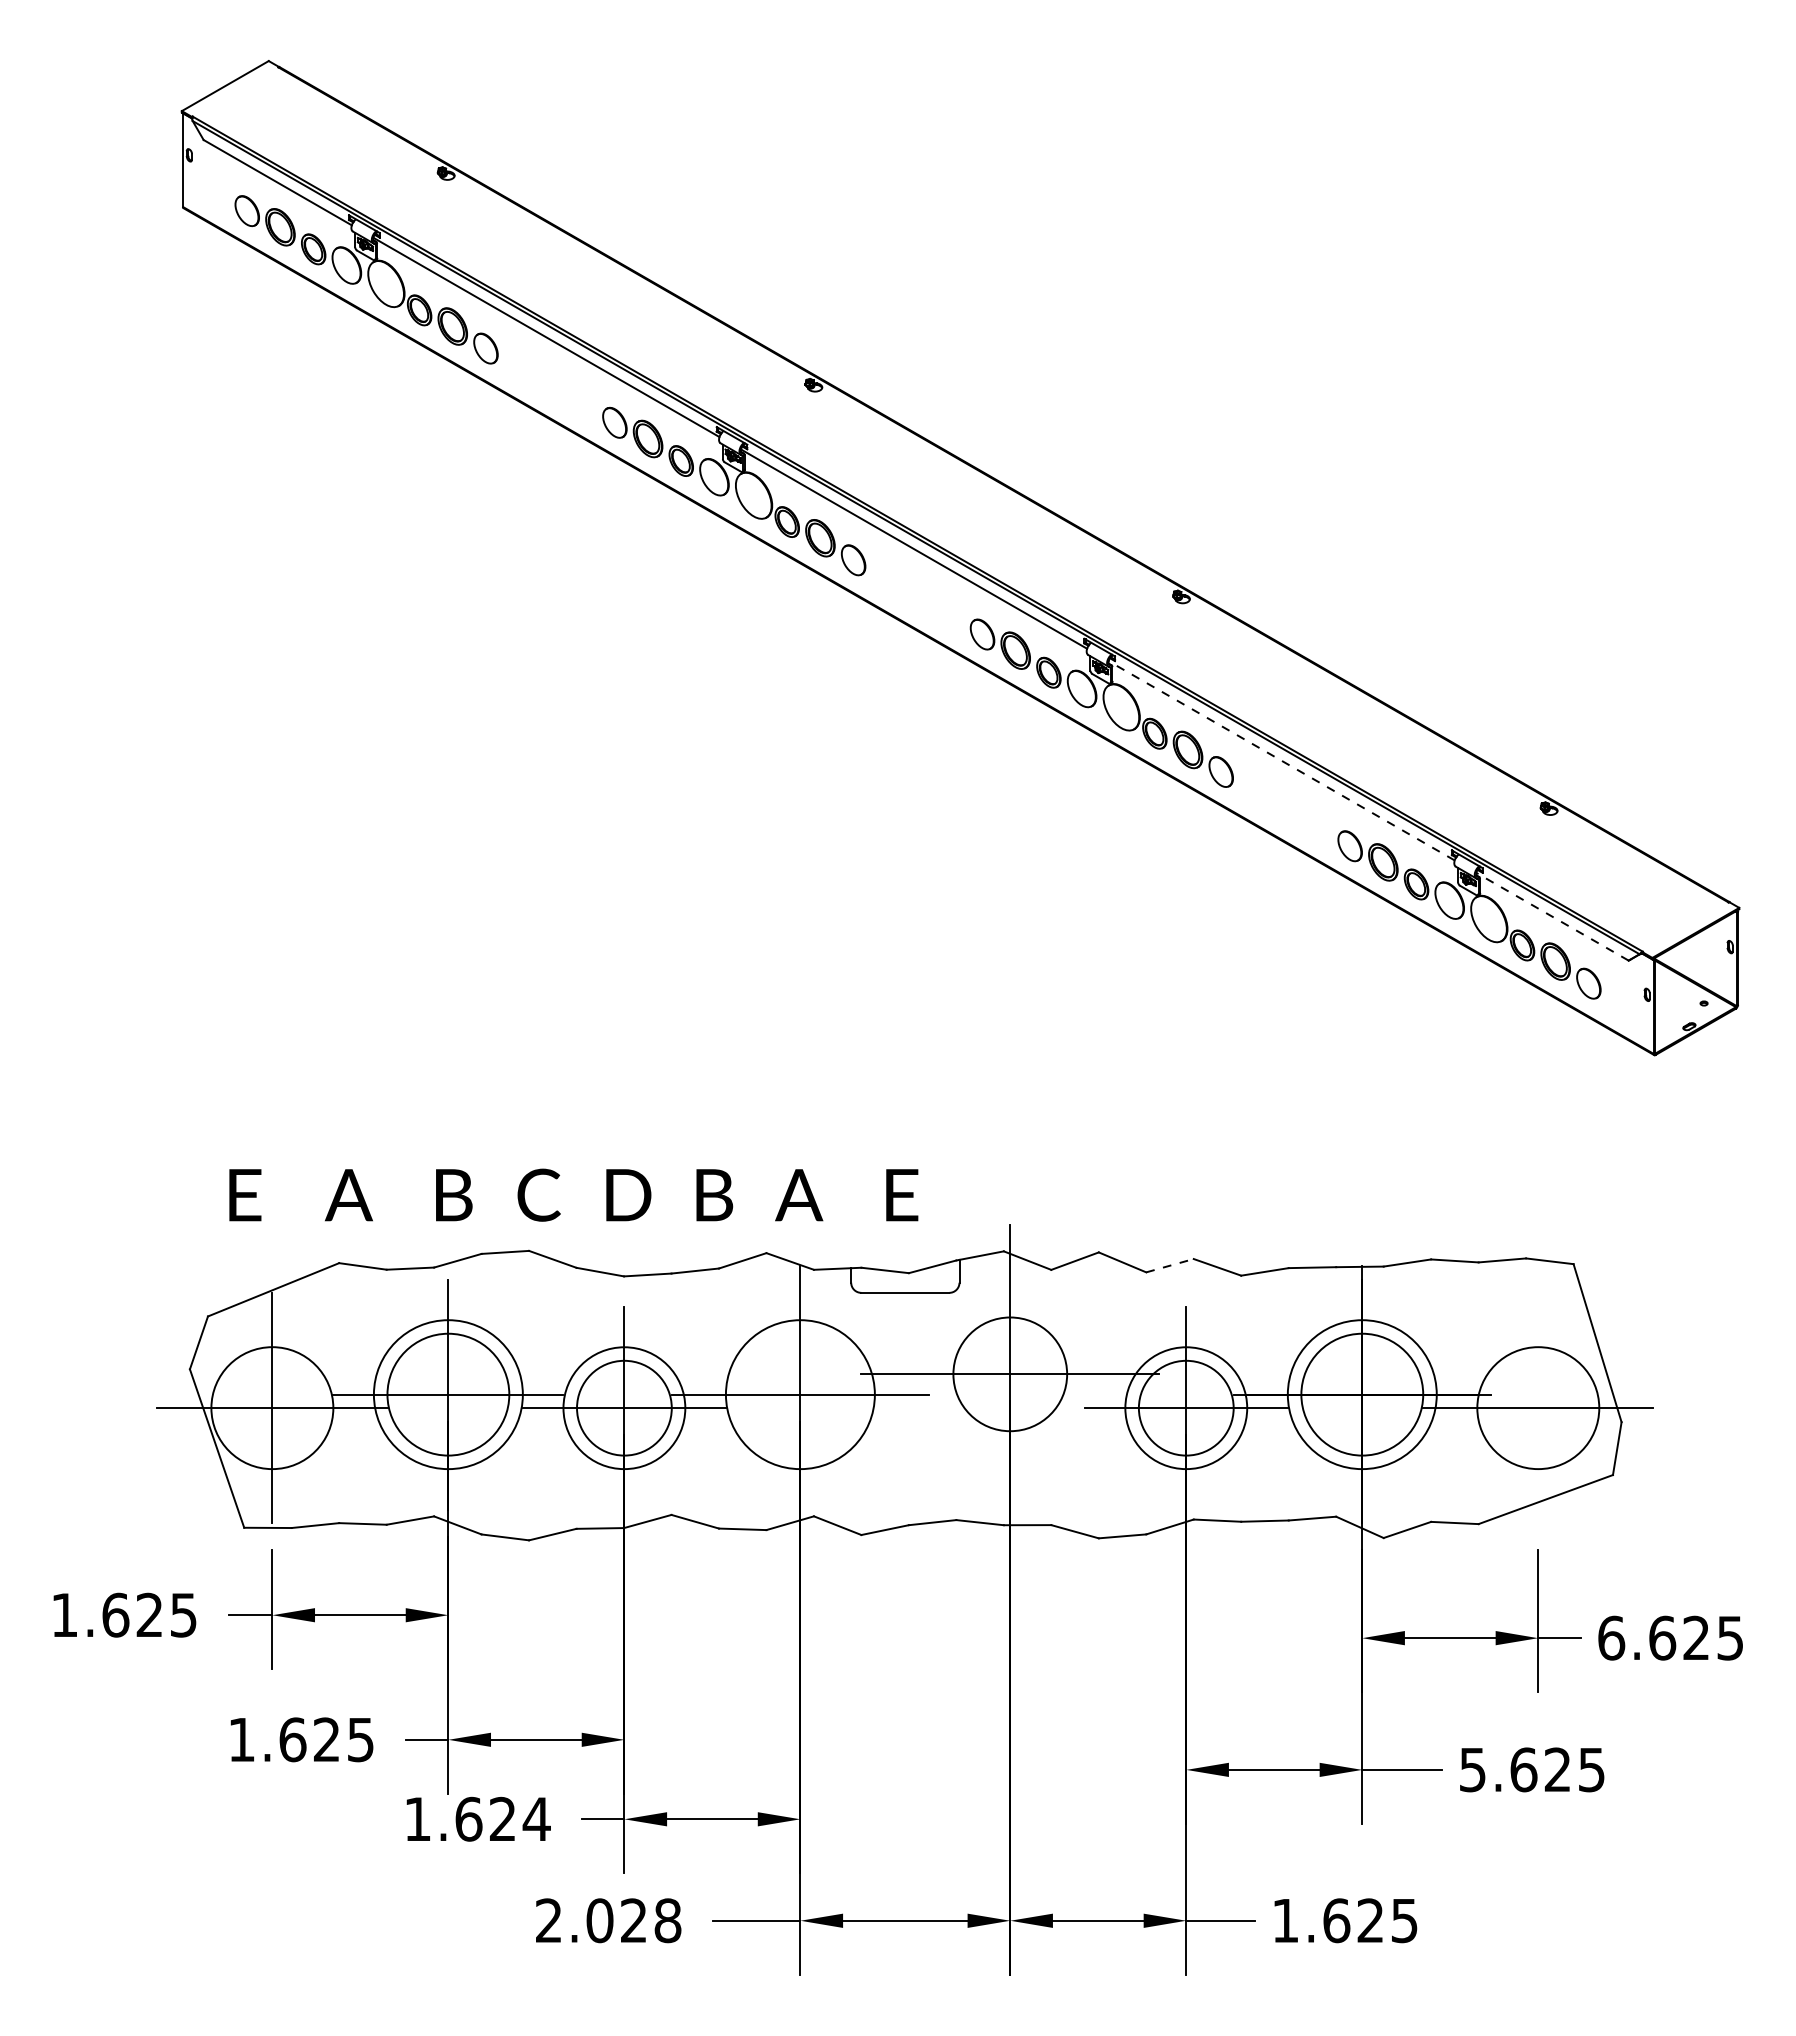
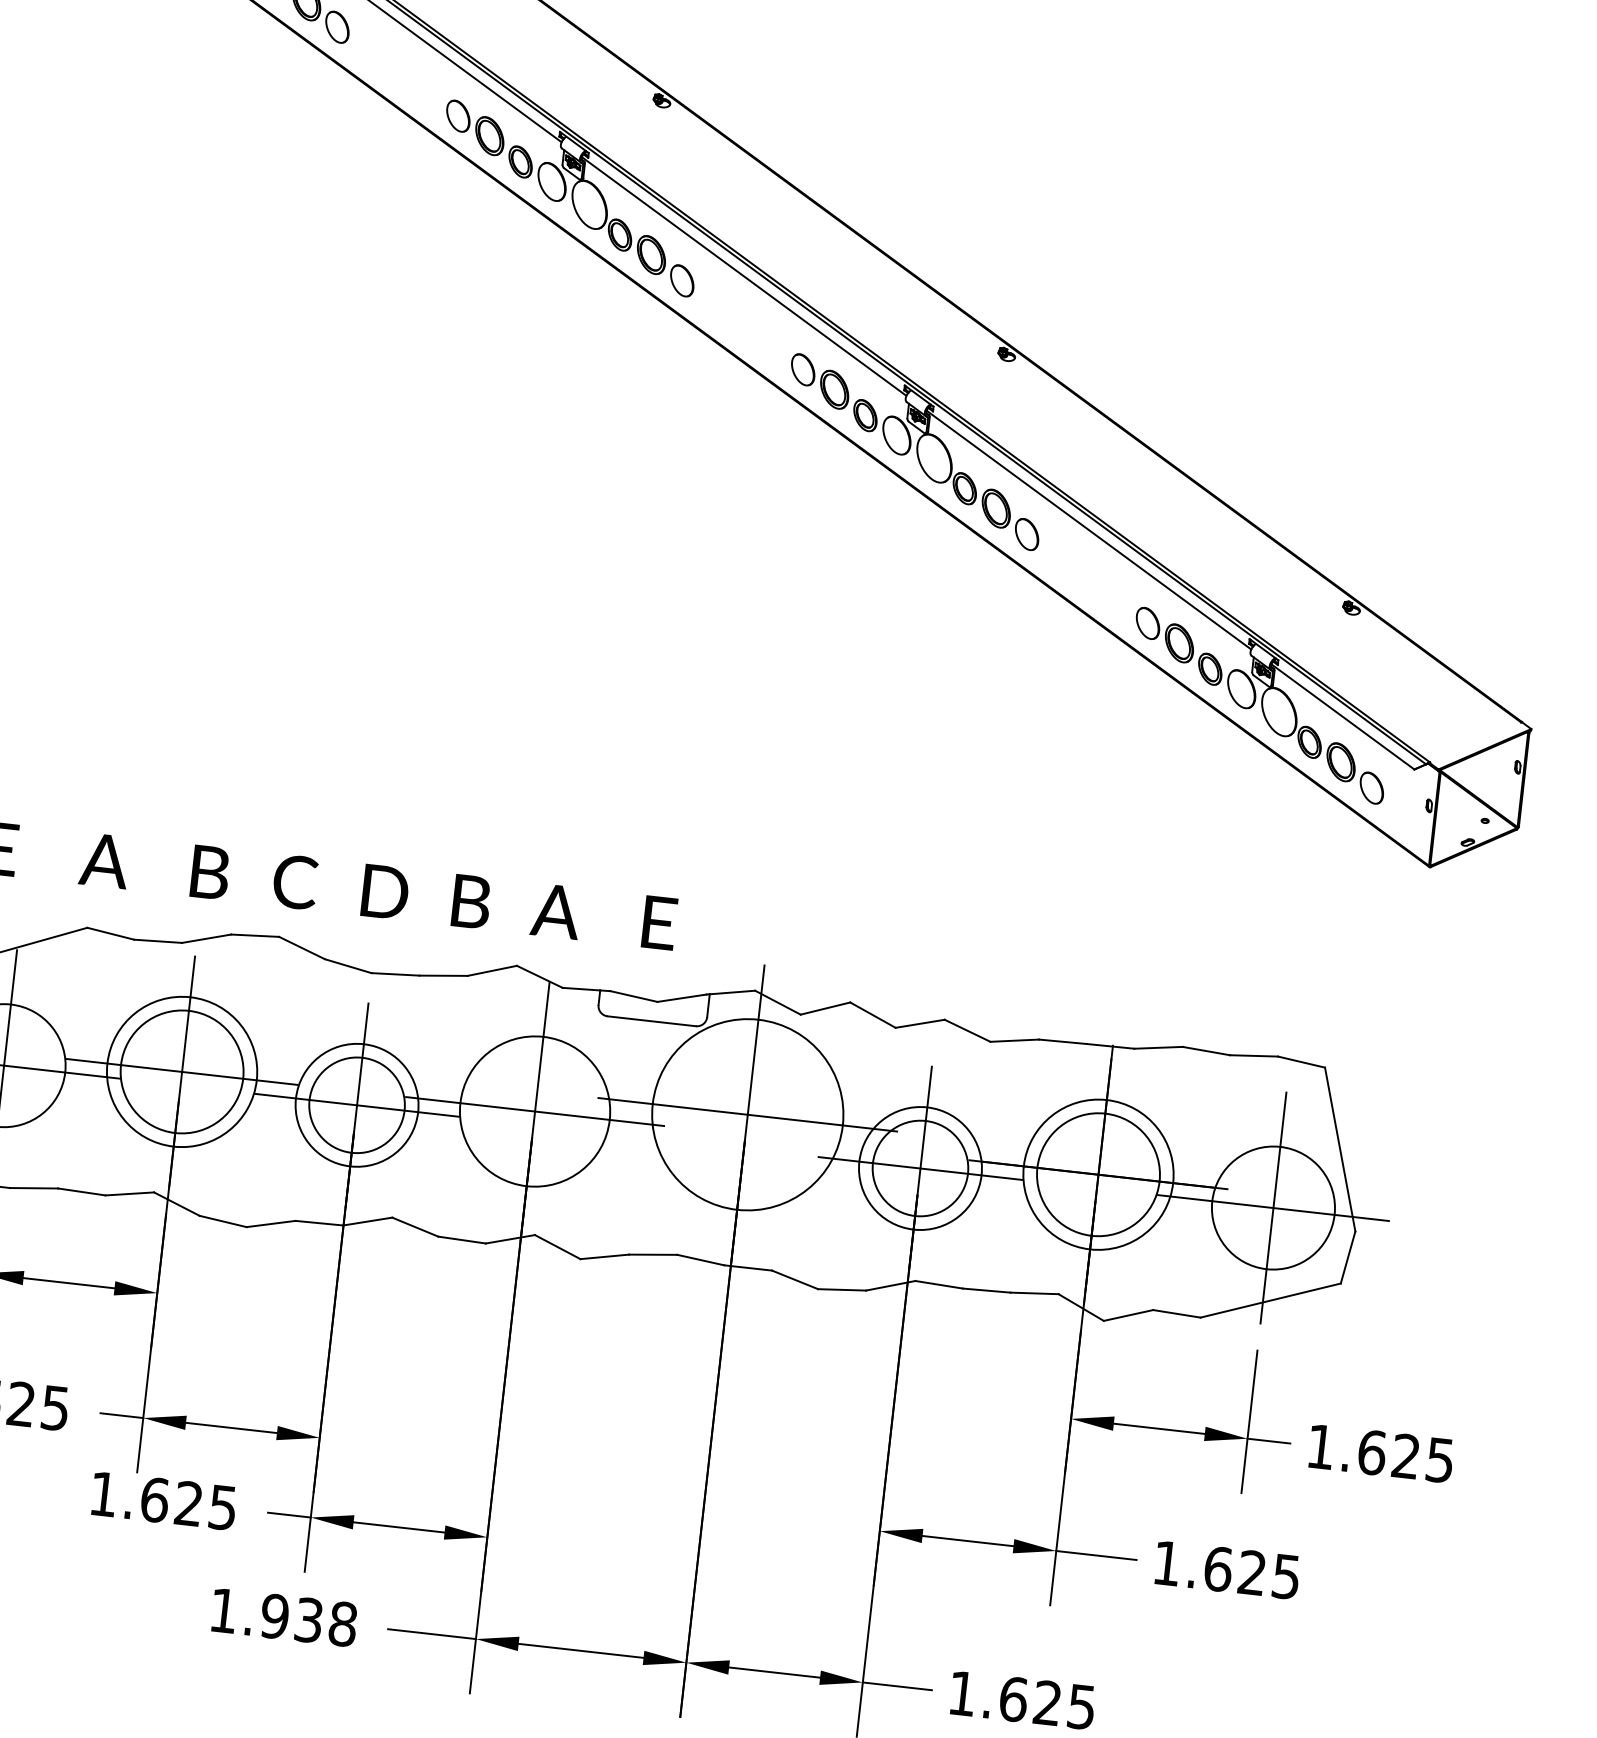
line: (1281, 760) -> (1088, 529), dashed -> solid
line: (1552, 916) -> (1342, 716), dashed -> solid
line: (1170, 1265) -> (920, 1023), dashed -> solid
circle: (1010, 1374) -> (748, 1114), size x1.67
line: (1538, 1408) -> (1273, 1208), added
text: (1611, 1637) -> (1321, 1446), 6.625 -> 1.625
text: (1472, 1770) -> (1166, 1563), 5.625 -> 1.625
text: (536, 1819) -> (222, 1507), 1.624 -> 1.625
text: (591, 1920) -> (266, 1615), 2.028 -> 1.938

